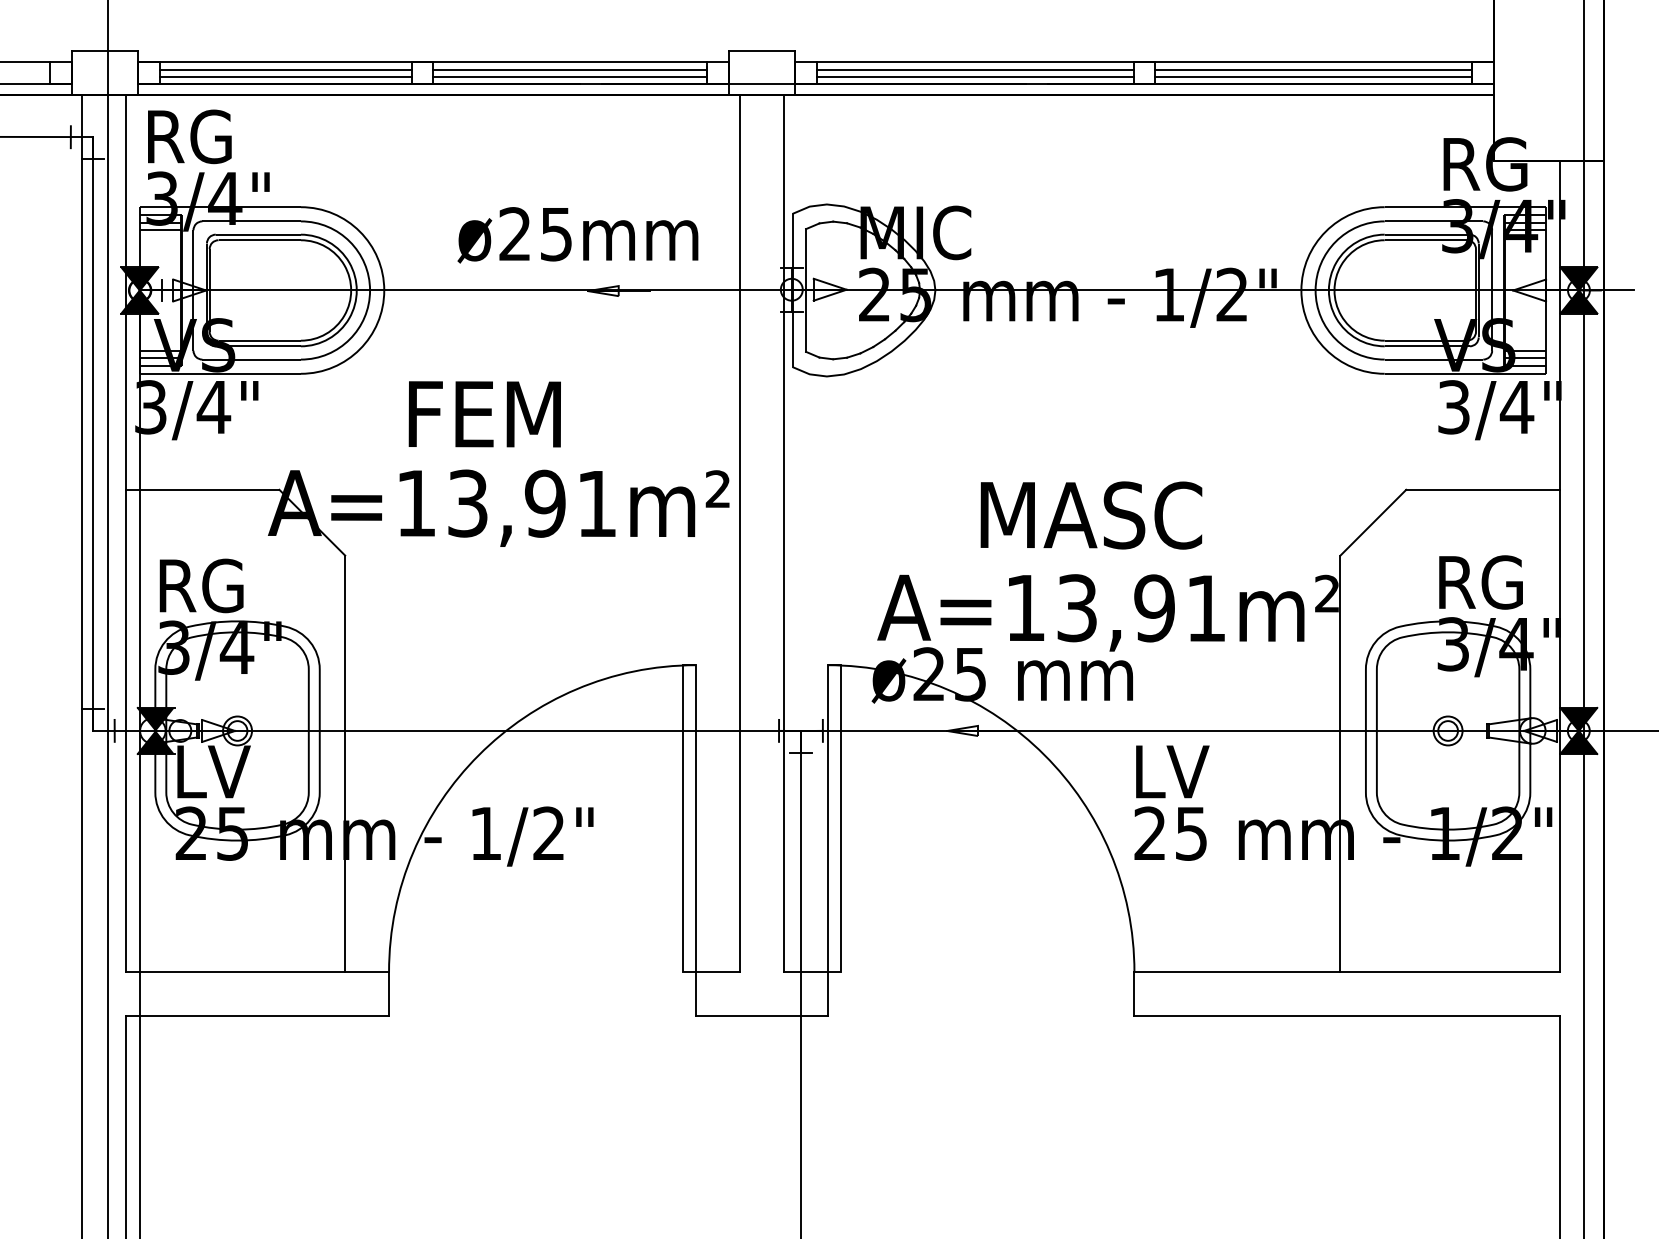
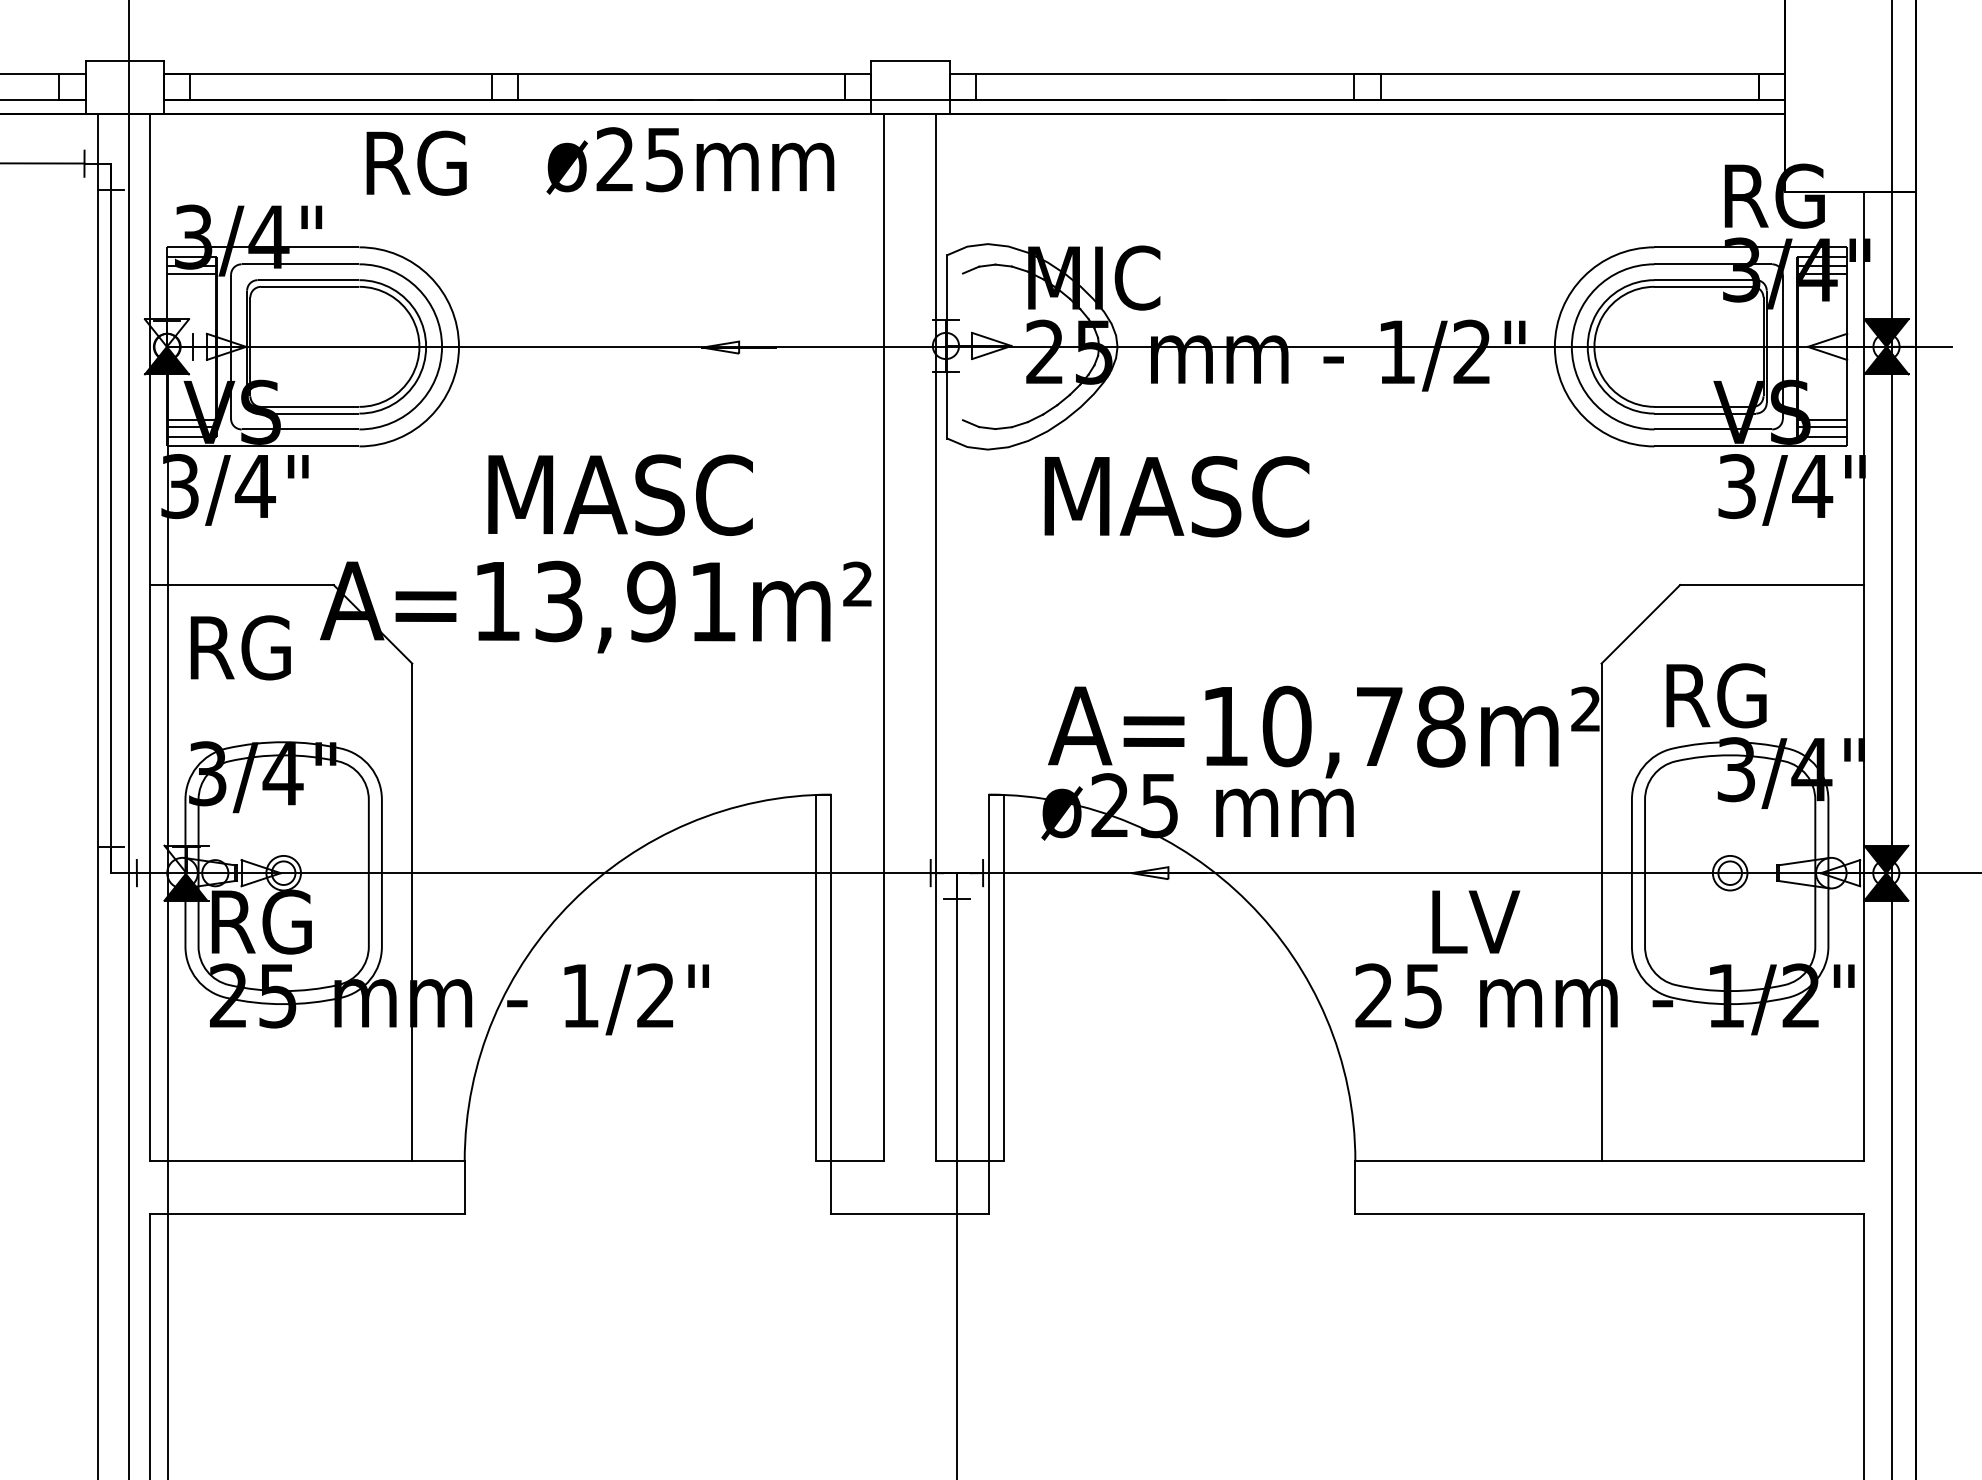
line: (285, 70) -> (340, 83), removed
line: (570, 70) -> (681, 83), removed
line: (975, 70) -> (1165, 83), removed
line: (1313, 70) -> (1569, 83), removed
line: (285, 76) -> (340, 91), removed
line: (570, 76) -> (681, 91), removed
line: (975, 76) -> (1165, 91), removed
line: (1313, 76) -> (1569, 91), removed
text: (189, 136) -> (416, 162), moved
text: (578, 234) -> (690, 160), moved
fill: (139, 278) -> (166, 332), removed
line: (806, 290) -> (963, 346), removed
text: (522, 414) -> (624, 494), FEM -> MASC
text: (1091, 515) -> (1176, 496), moved
text: (1481, 582) -> (1716, 695), moved
text: (201, 585) -> (240, 647), moved
text: (1141, 608) -> (1363, 726), A=13,91m² -> A=10,78m²
fill: (156, 719) -> (186, 859), removed
text: (222, 771) -> (265, 921), LV -> RG
text: (1173, 771) -> (1476, 921), moved

